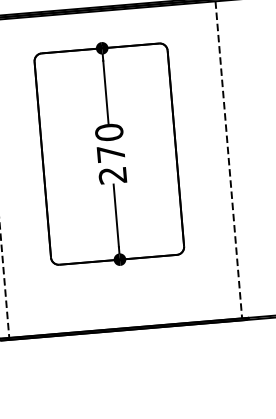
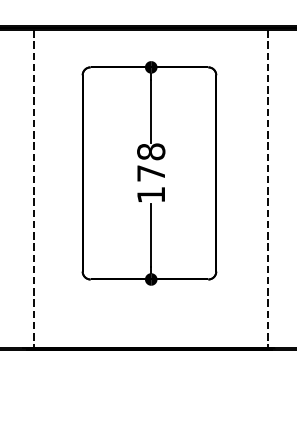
text: (111, 154) -> (151, 173), 270 -> 178

